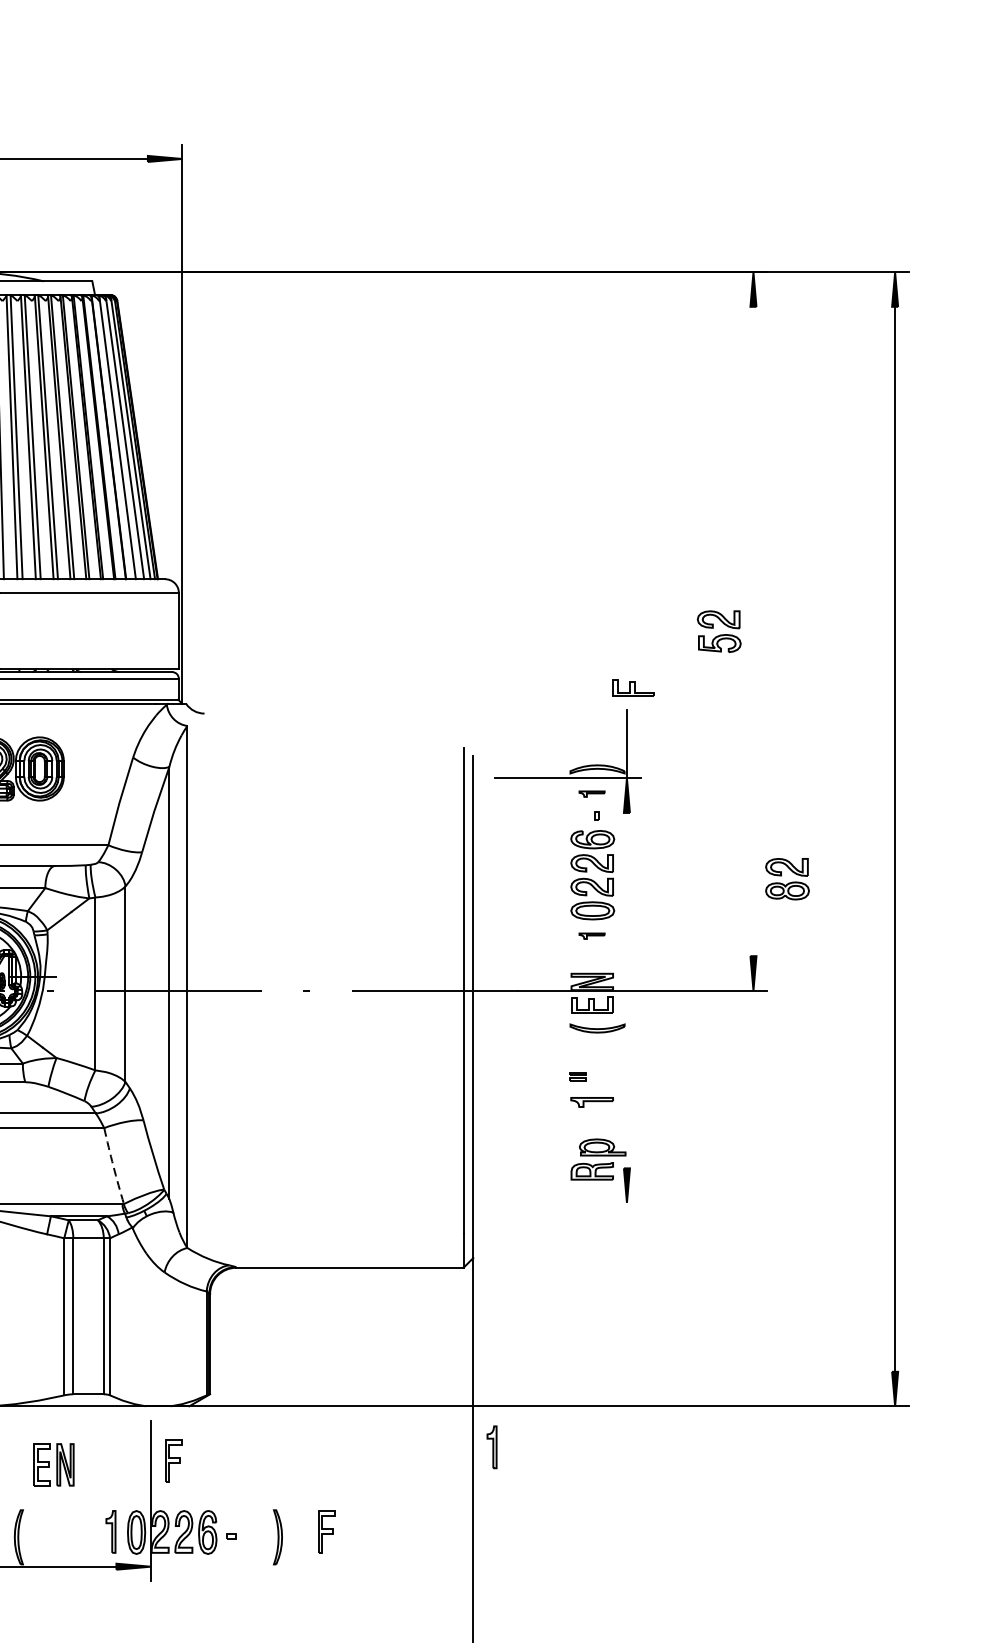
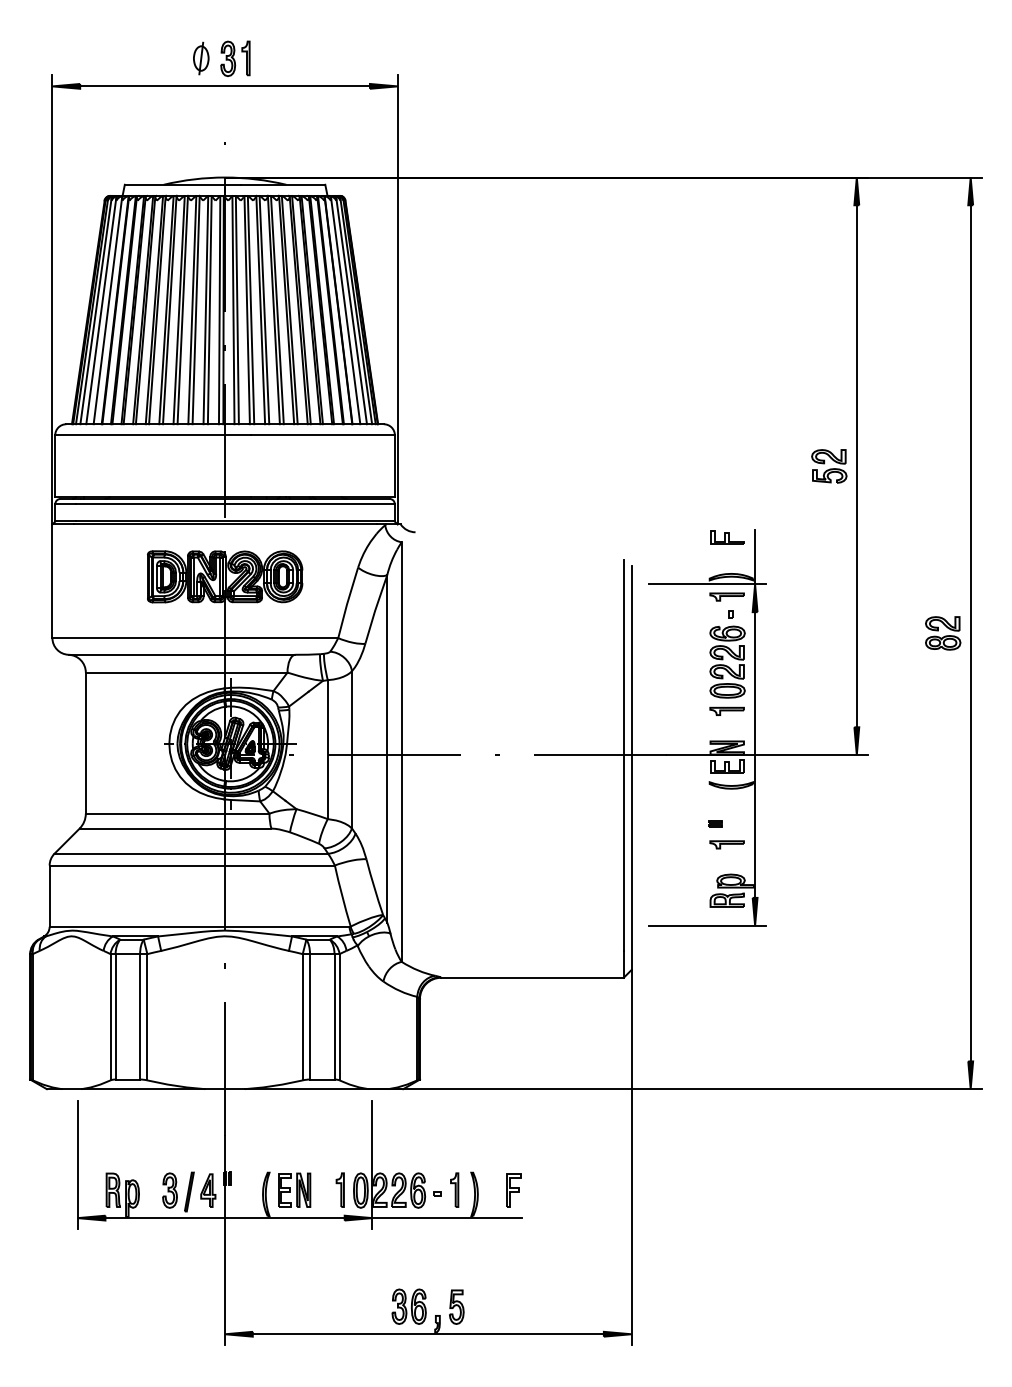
line: (753, 631) -> (856, 466), added
part: (633, 687) -> (727, 537), moved
part: (591, 793) -> (726, 596), size x1.67
part: (787, 879) -> (943, 633), moved
part: (591, 935) -> (726, 710), size x1.67
line: (627, 990) -> (755, 754), added
arc: (113, 1166) -> (342, 896), dashed -> solid
line: (567, 1202) -> (707, 925), added
part: (491, 1446) -> (454, 1189), moved
part: (173, 1461) -> (390, 1133), removed
part: (54, 1463) -> (294, 1189), moved
line: (244, 1567) -> (447, 1218), added

